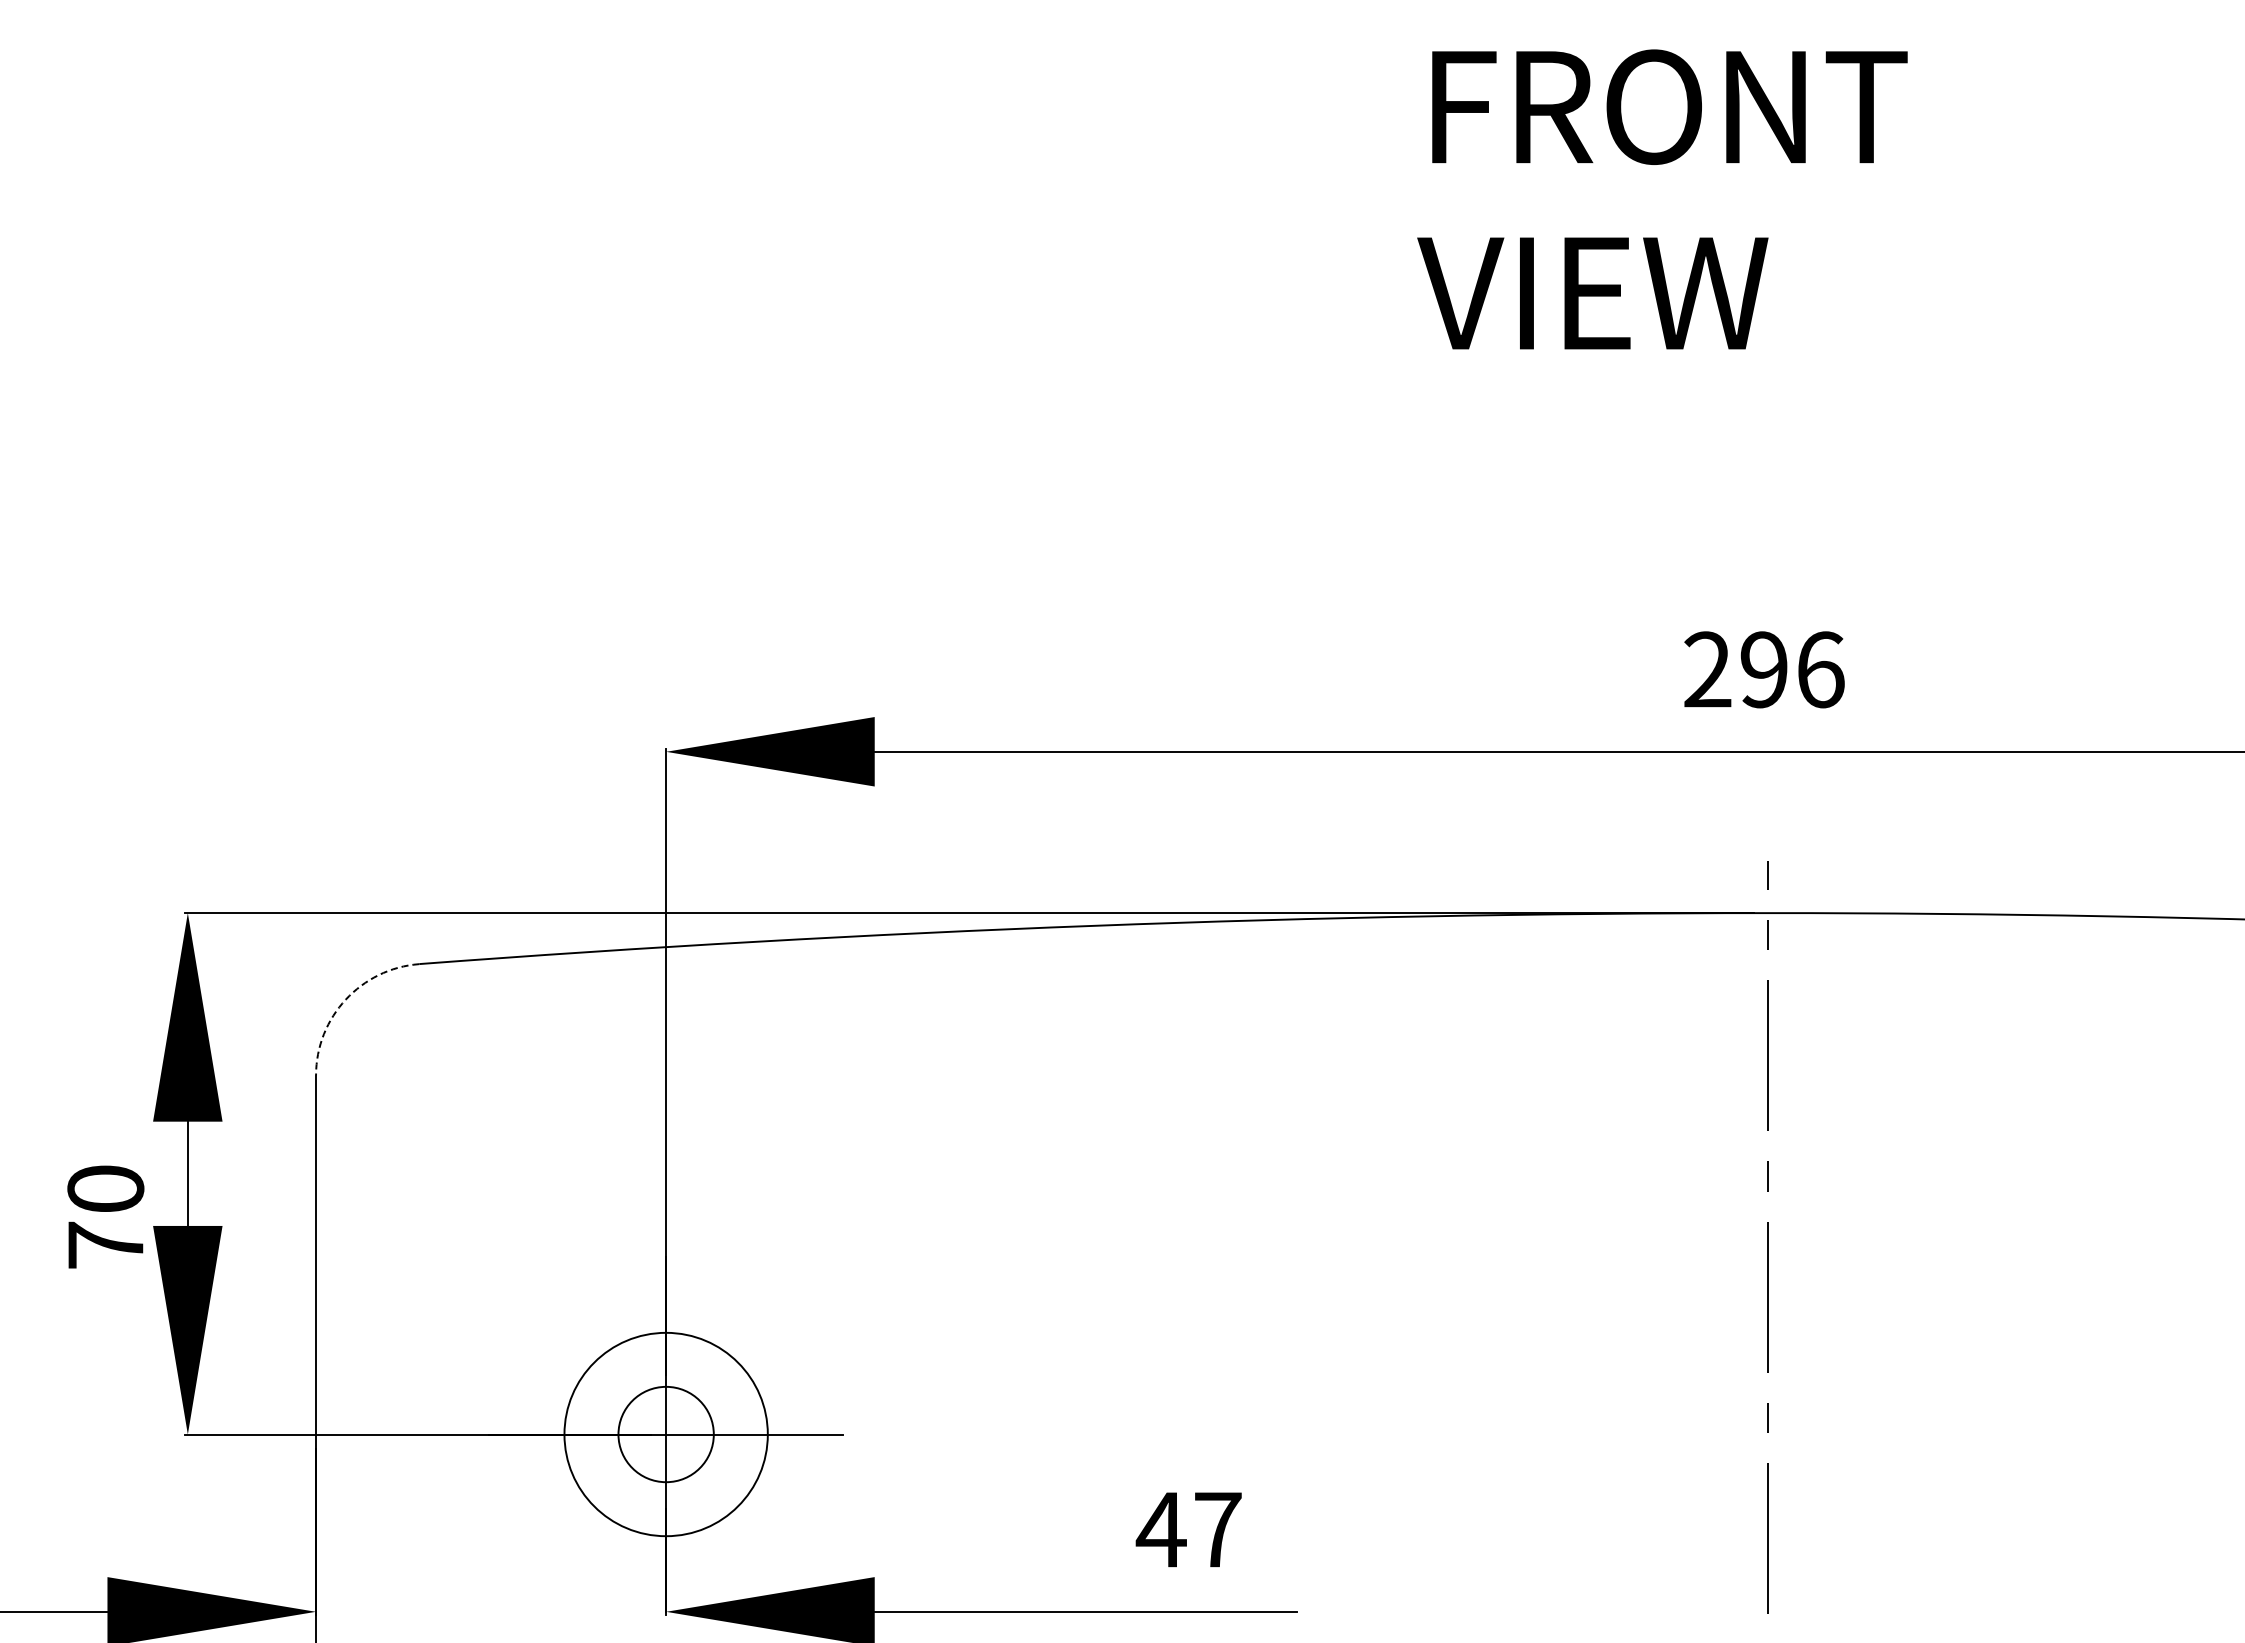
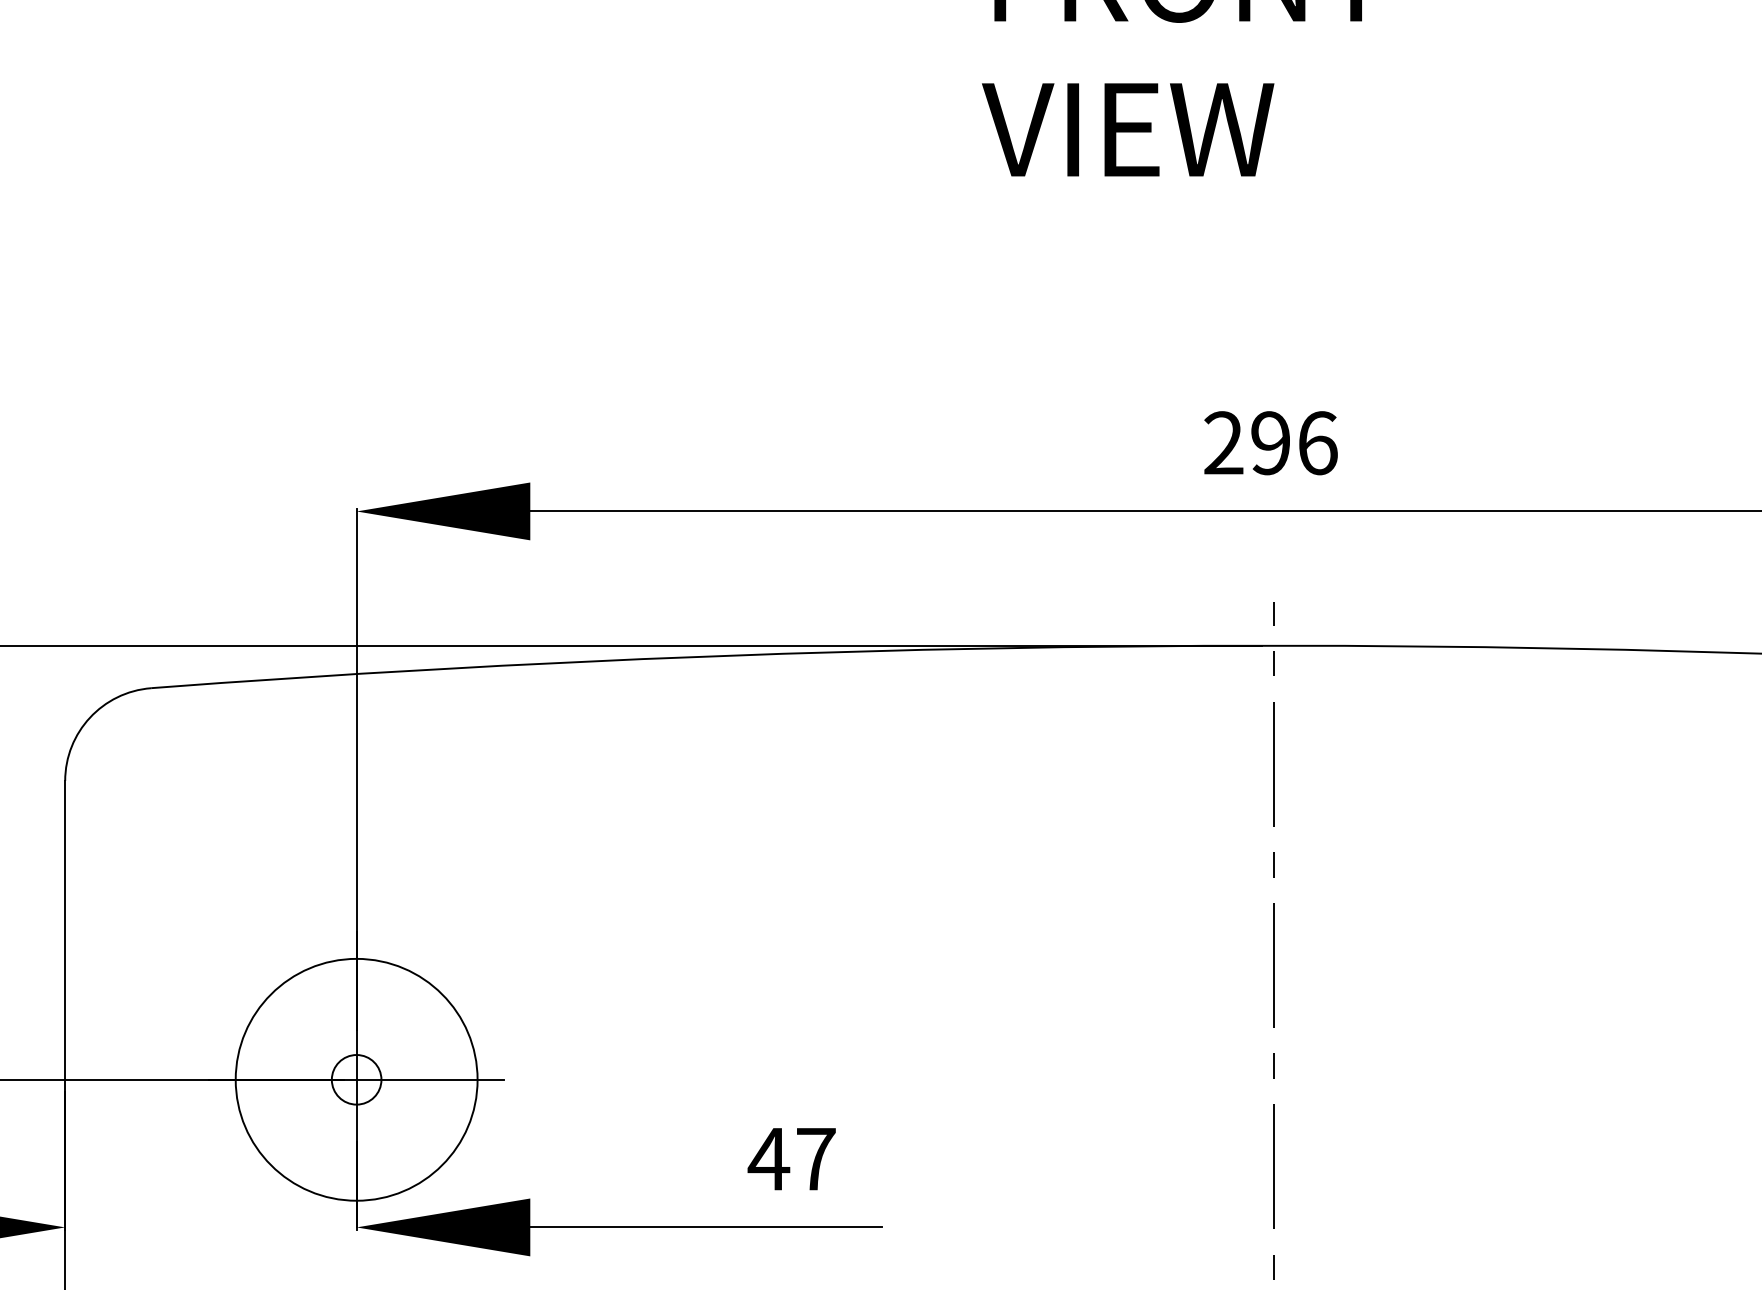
arc: (345, 999) -> (89, 717), dashed -> solid
circle: (665, 1434) -> (356, 1079), size x0.62
circle: (665, 1434) -> (356, 1079), size x1.43

